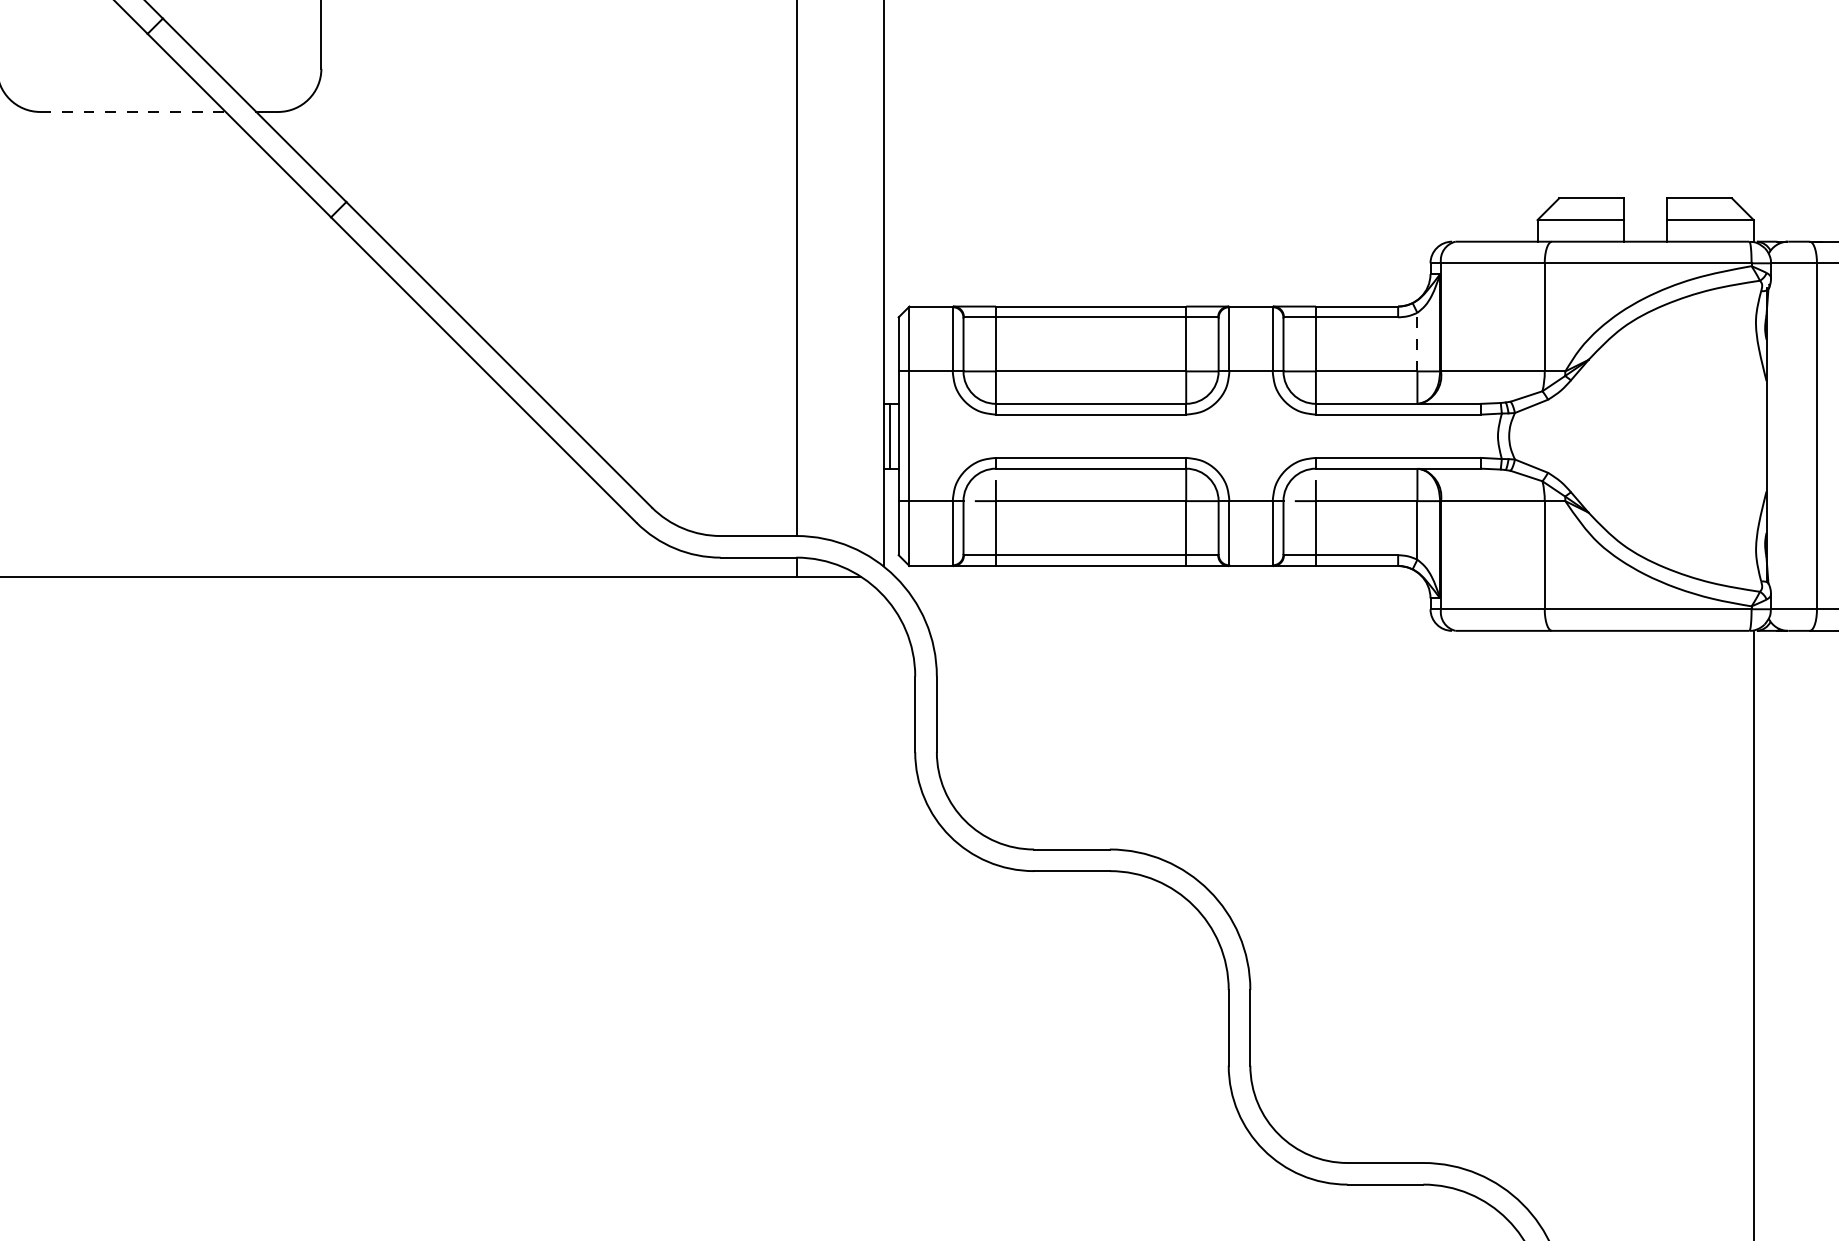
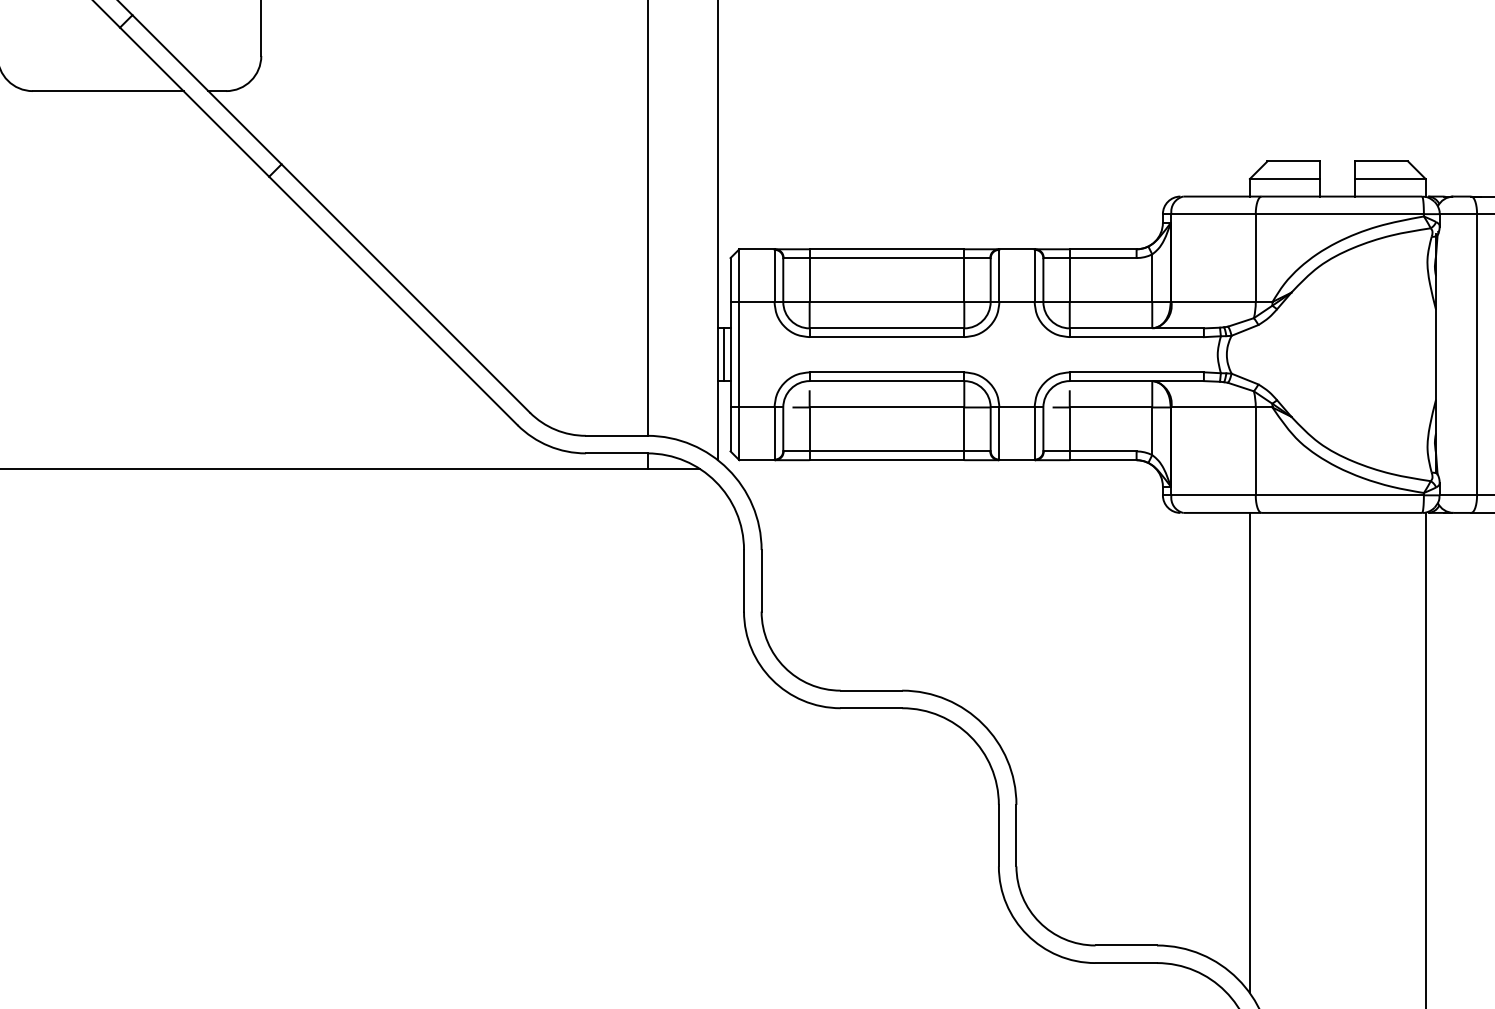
line: (133, 111) -> (108, 90), dashed -> solid
line: (1417, 341) -> (1152, 277), dashed -> solid
line: (1537, 925) -> (1249, 752), added

